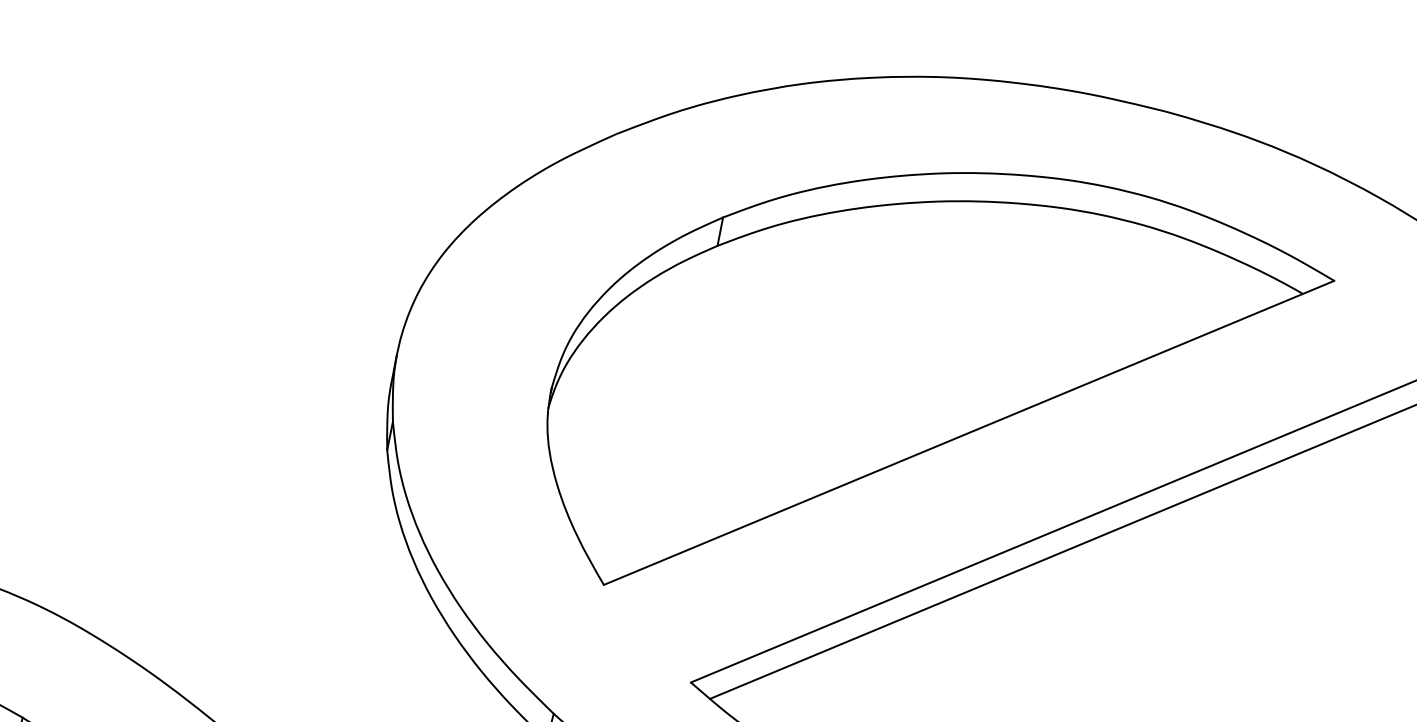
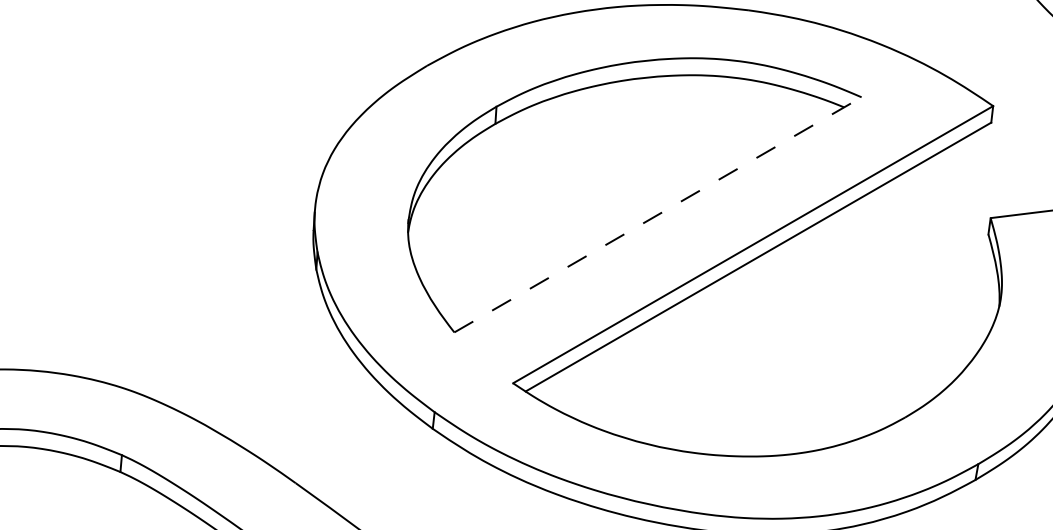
line: (970, 432) -> (658, 214), solid -> dashed

